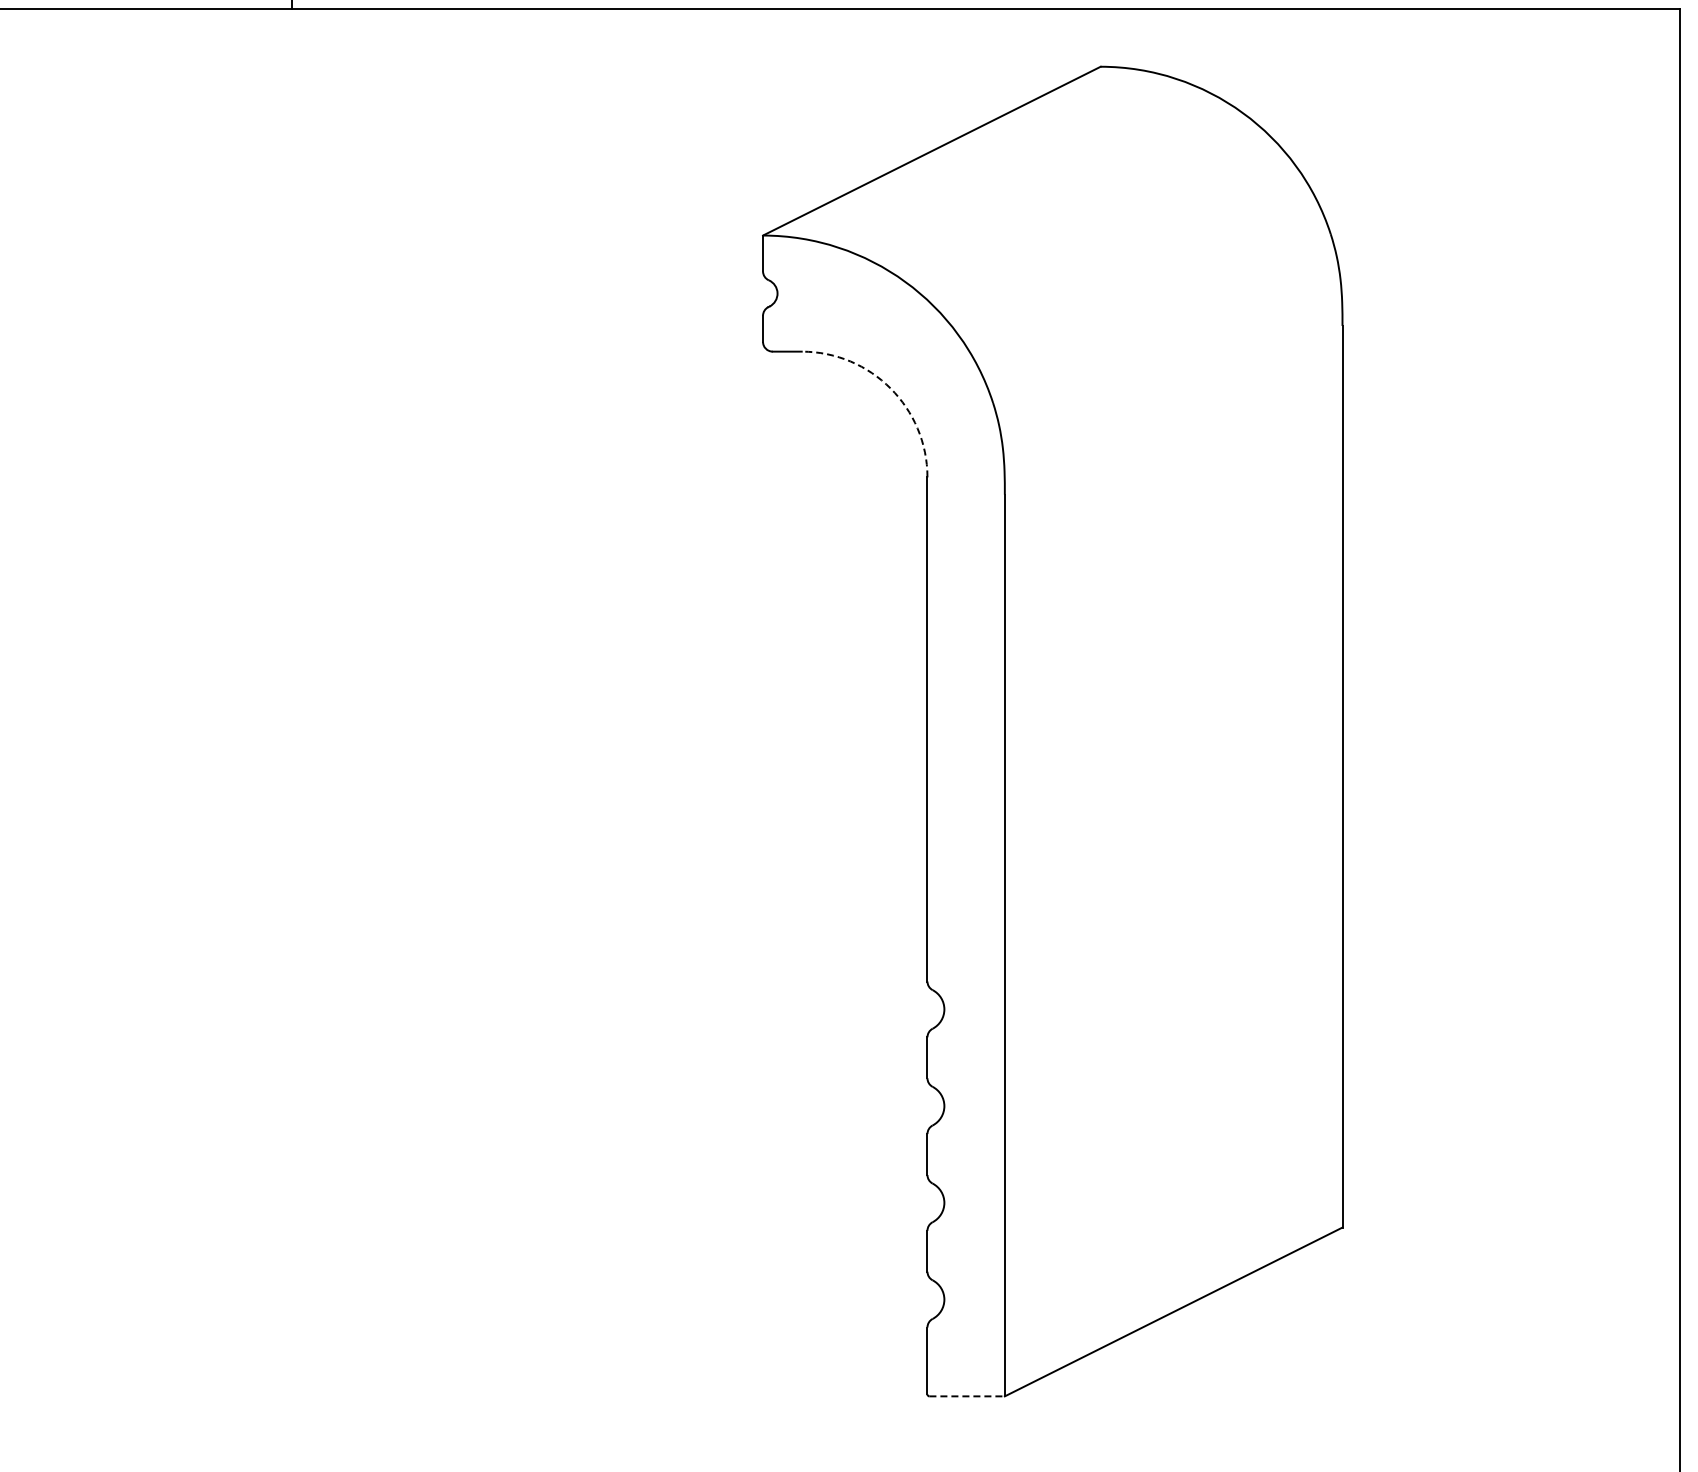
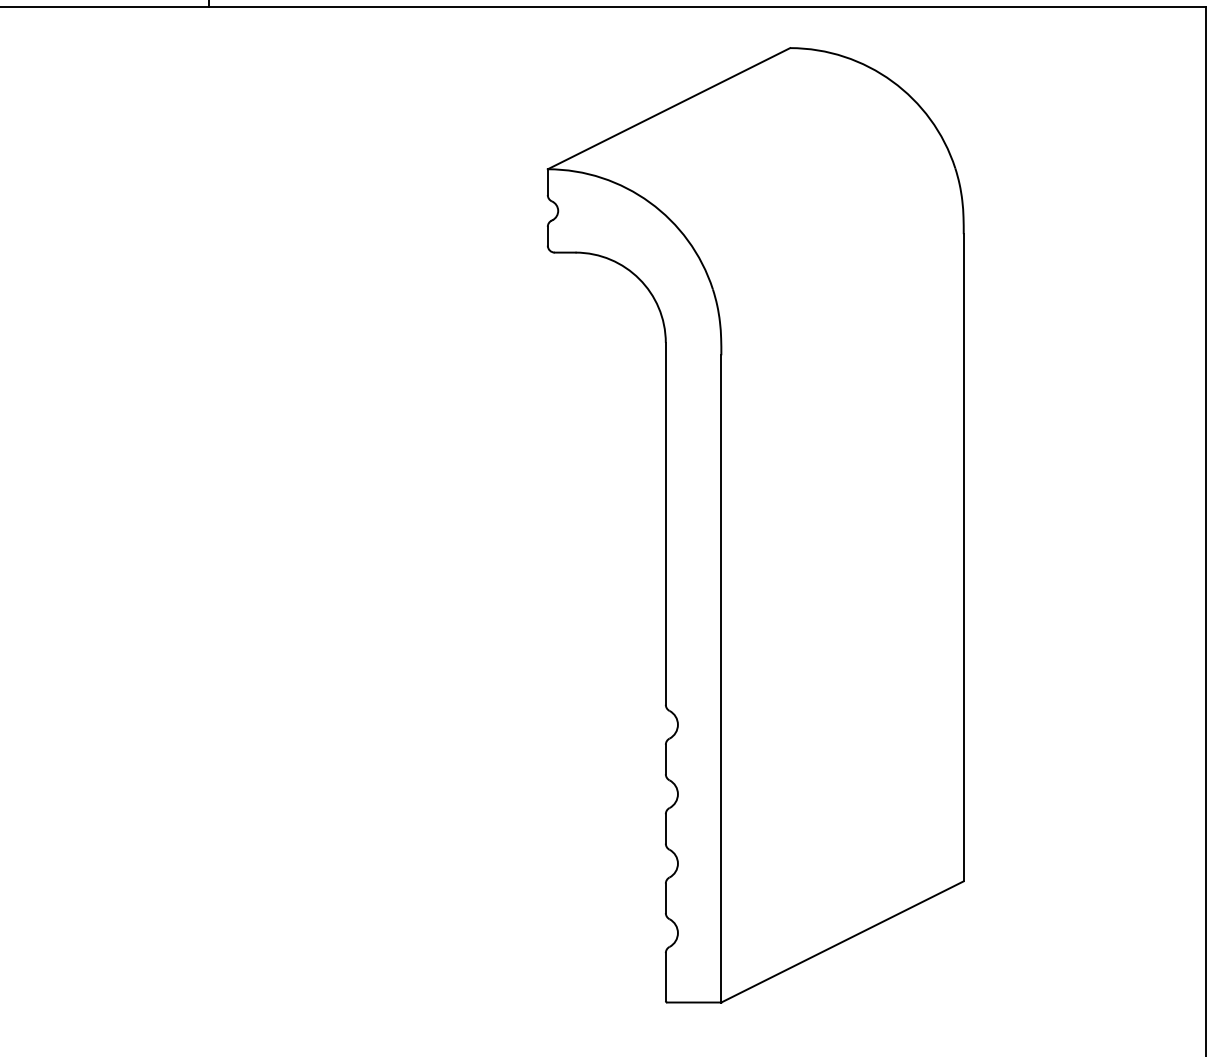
arc: (890, 388) -> (639, 279), dashed -> solid
line: (967, 1396) -> (694, 1002), dashed -> solid

